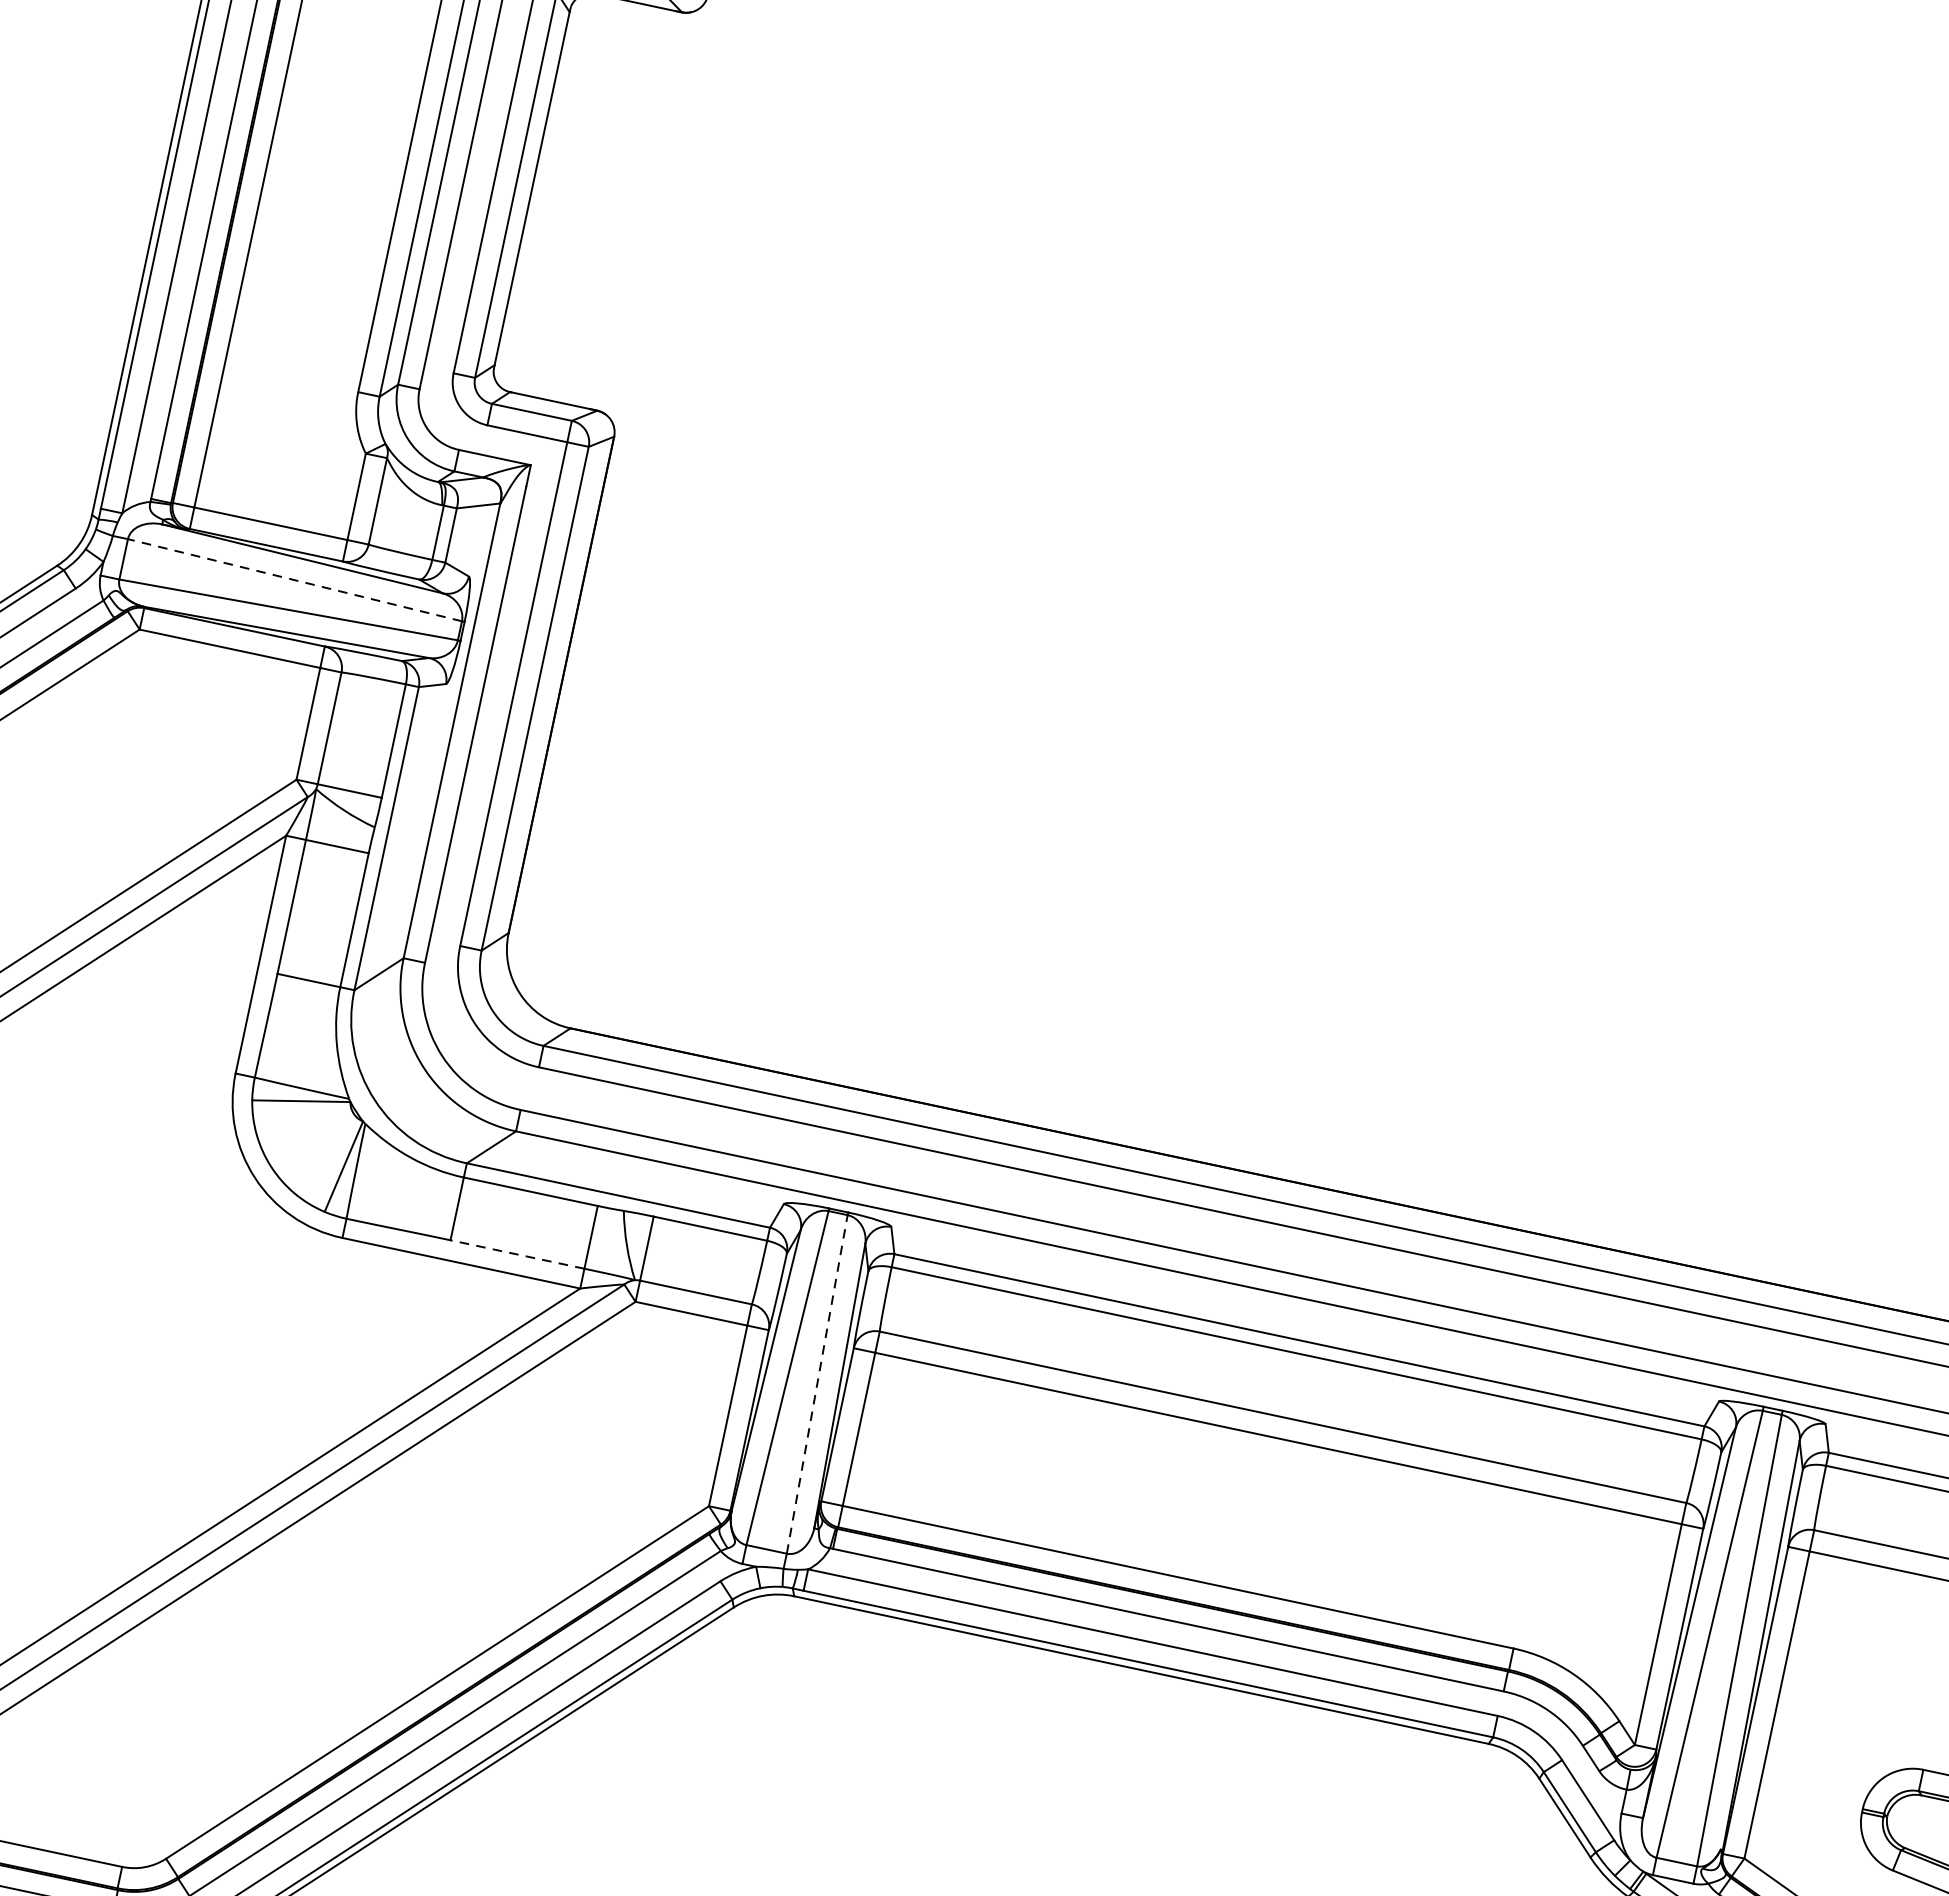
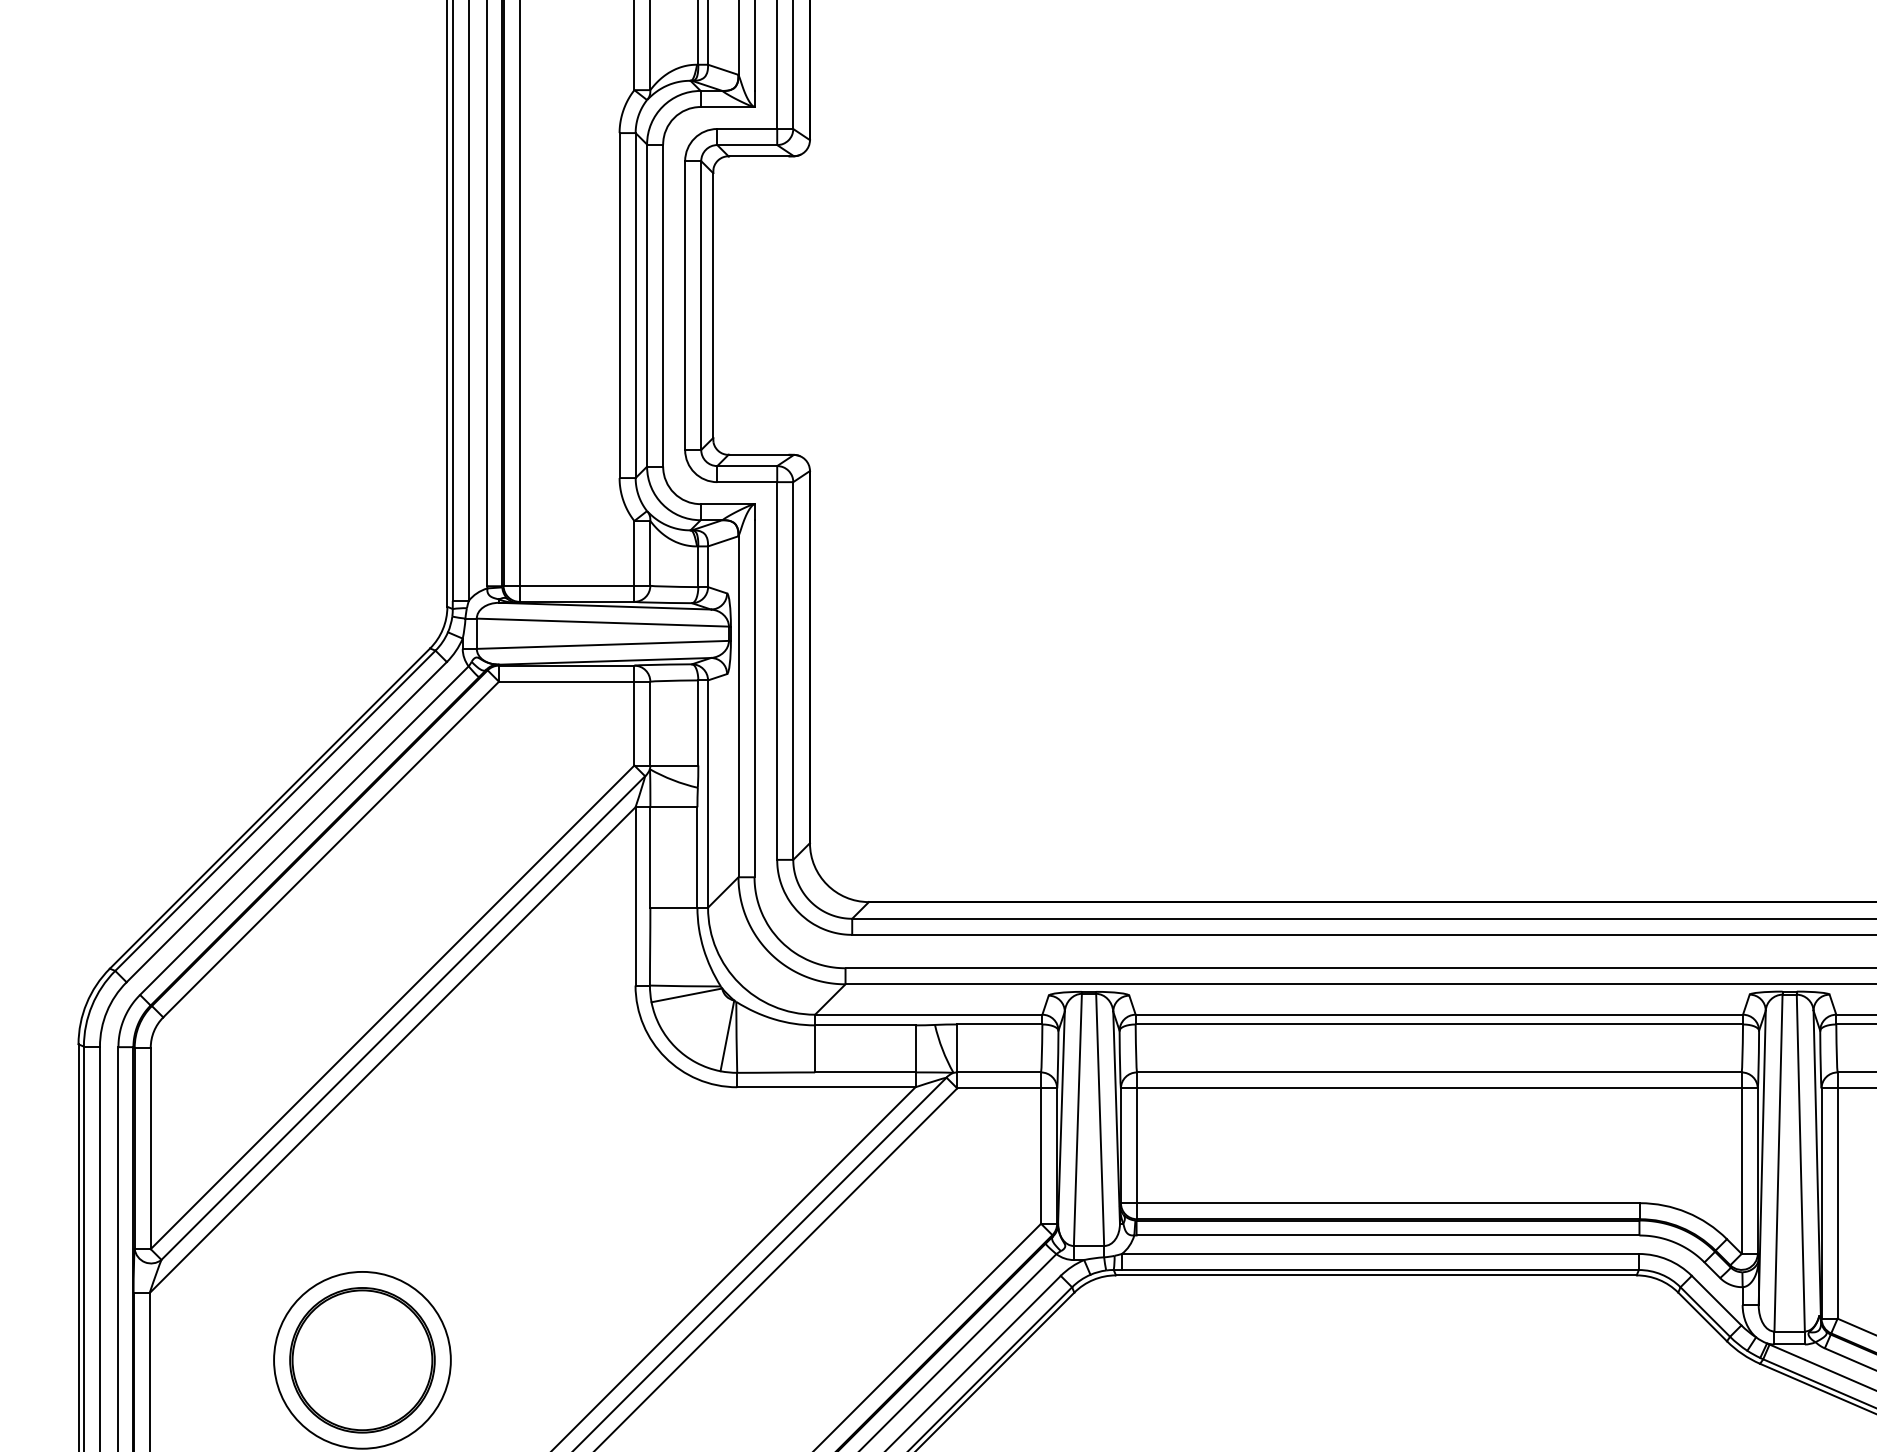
line: (294, 579) -> (602, 622), dashed -> solid
line: (516, 1254) -> (864, 1072), dashed -> solid
line: (817, 1383) -> (1100, 1119), dashed -> solid

